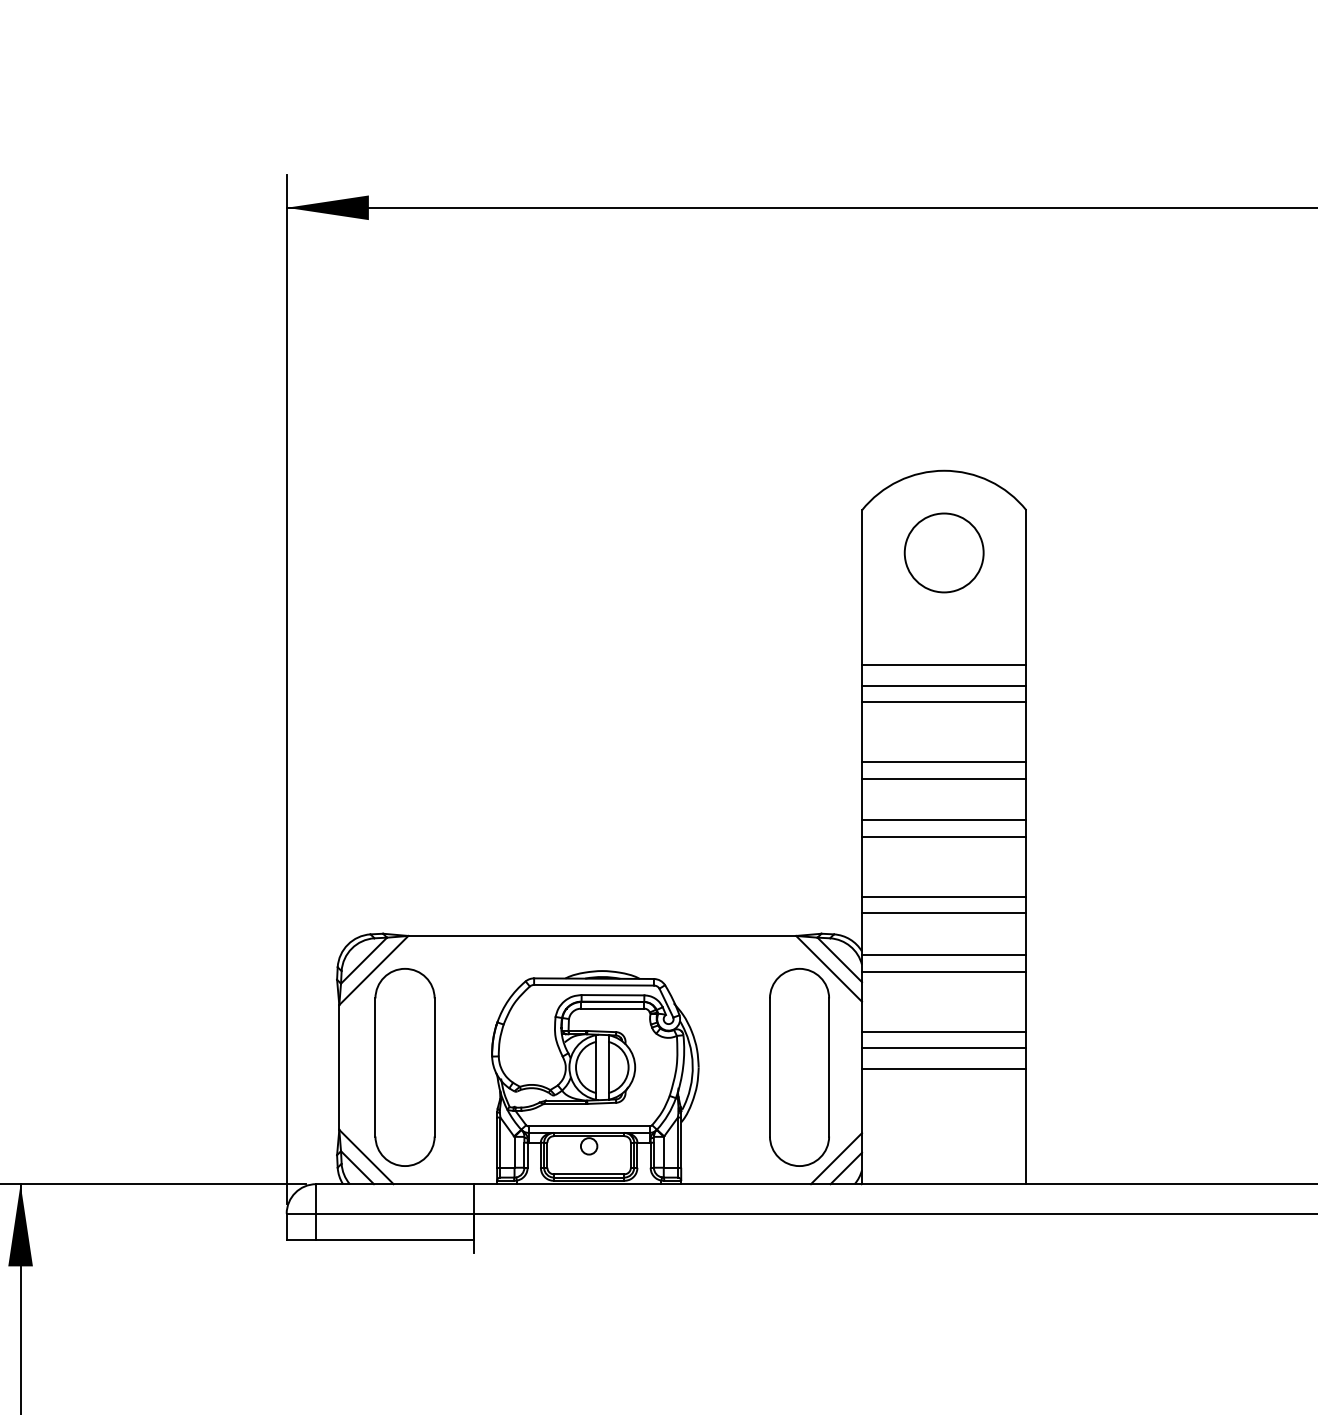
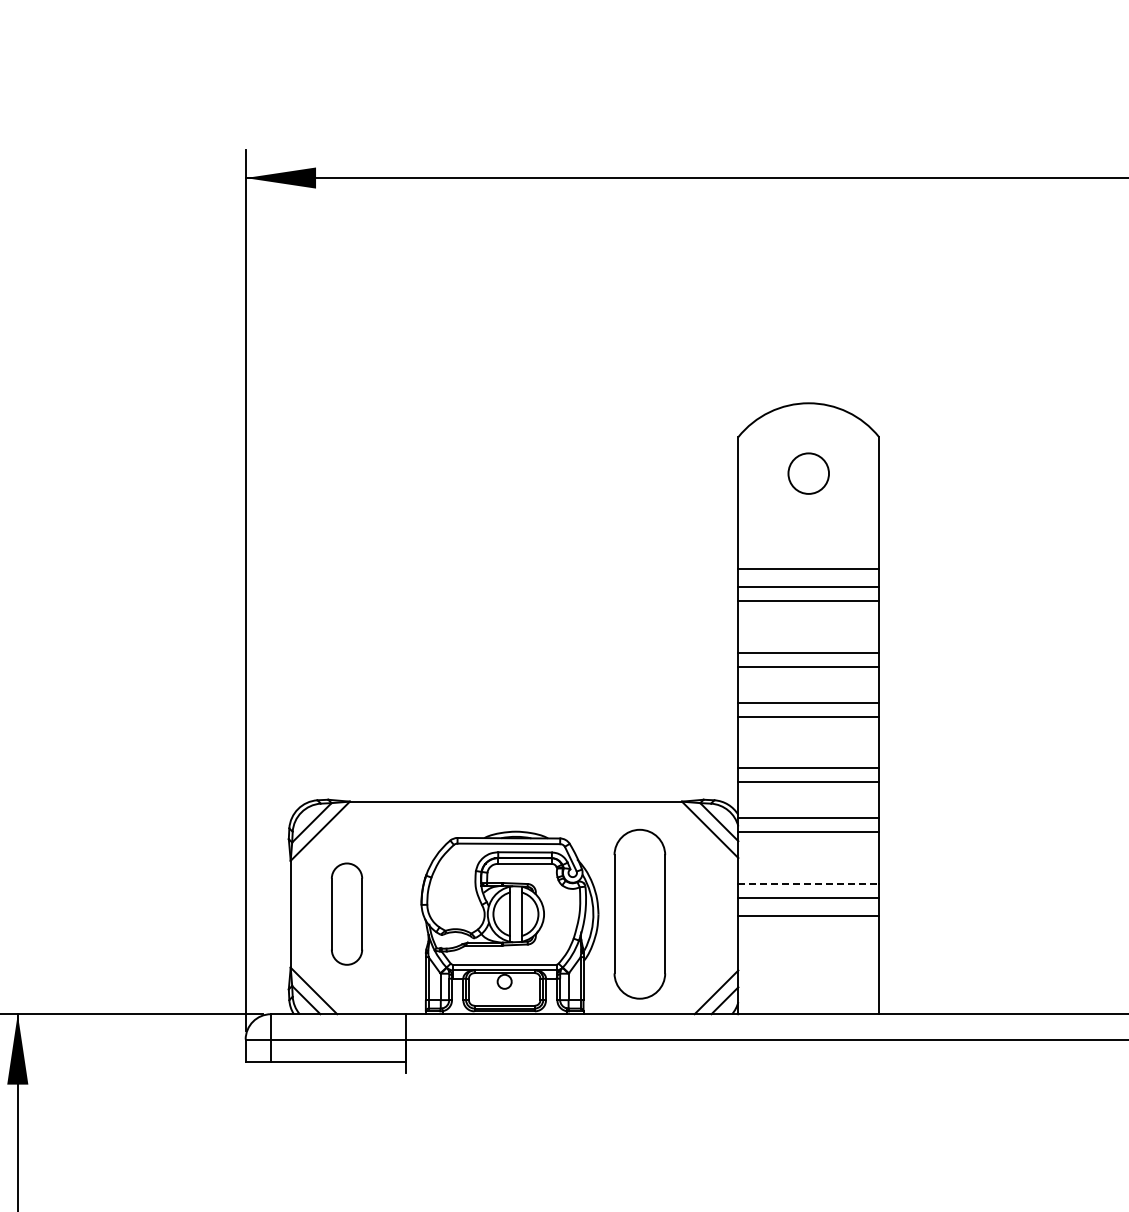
circle: (943, 552) -> (808, 473), size x0.6
line: (945, 1031) -> (809, 883), solid -> dashed
part: (404, 1066) -> (346, 913), size x0.6
part: (799, 1066) -> (639, 913), moved

